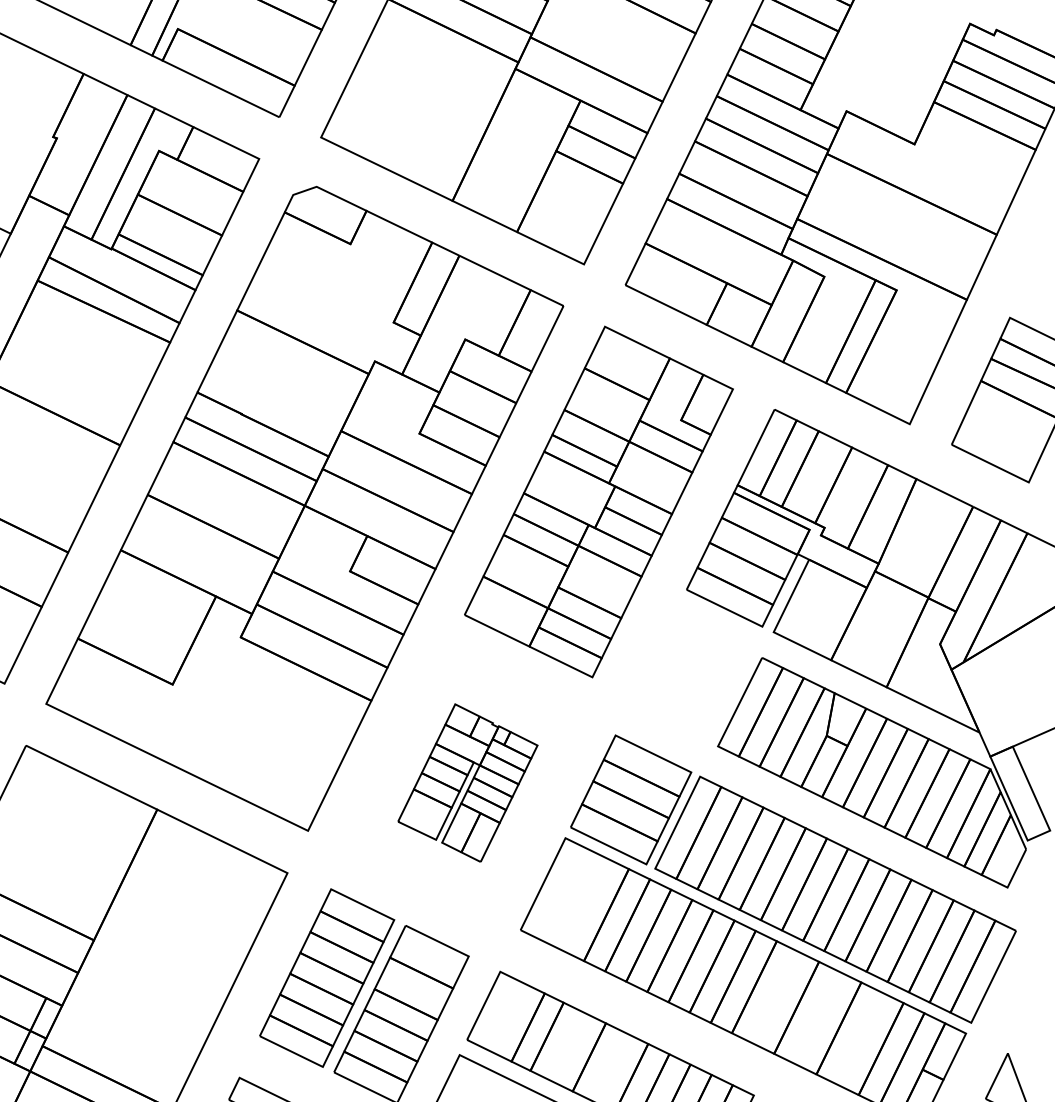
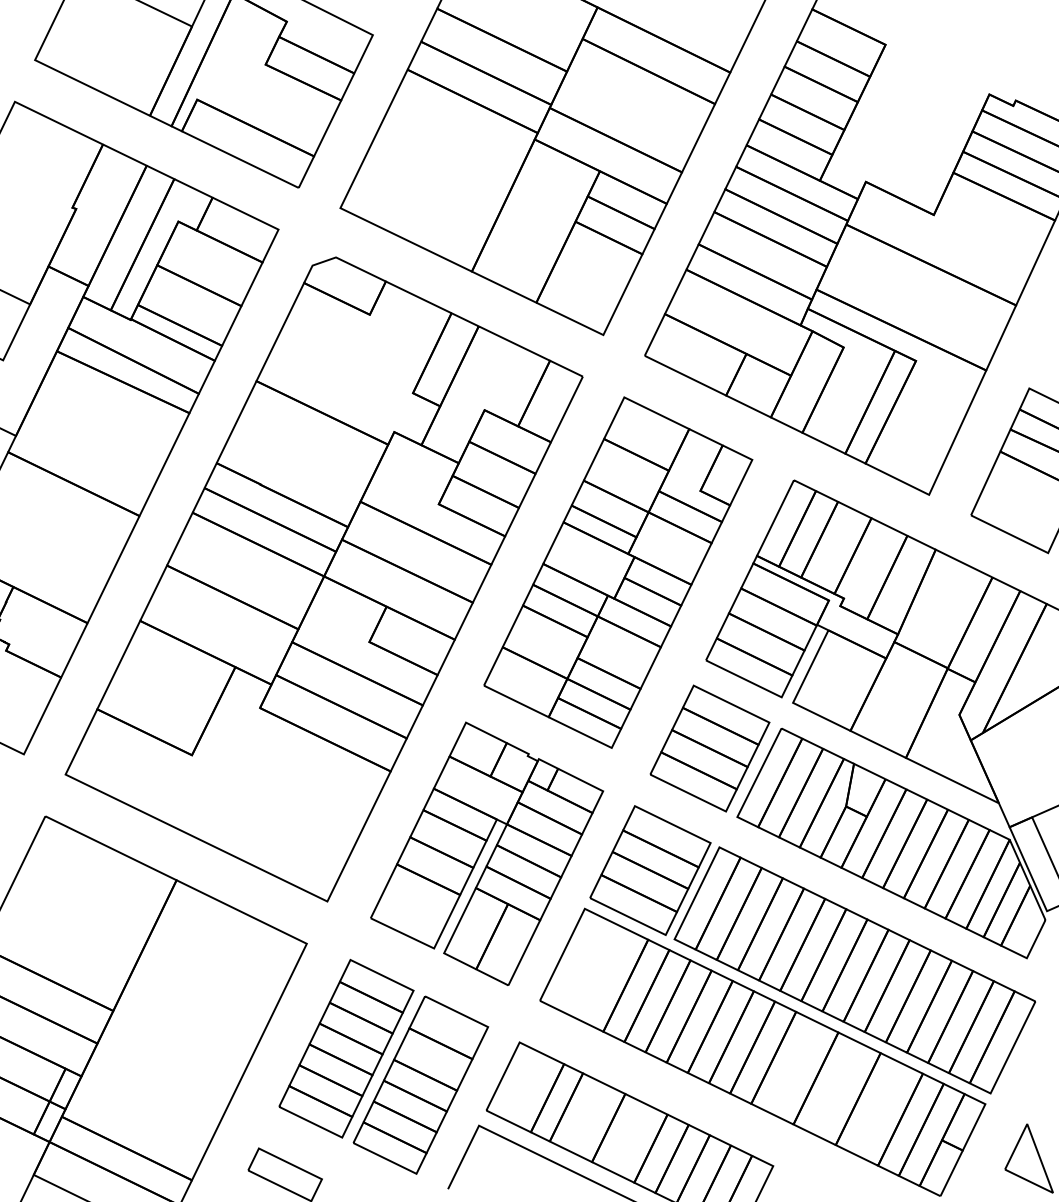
part: (690, 677) -> (709, 748), added
part: (468, 782) -> (487, 853), size x1.67

